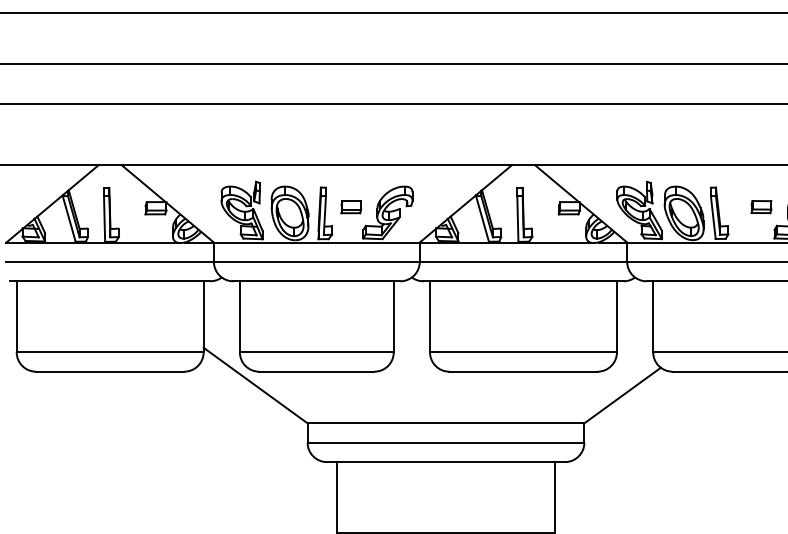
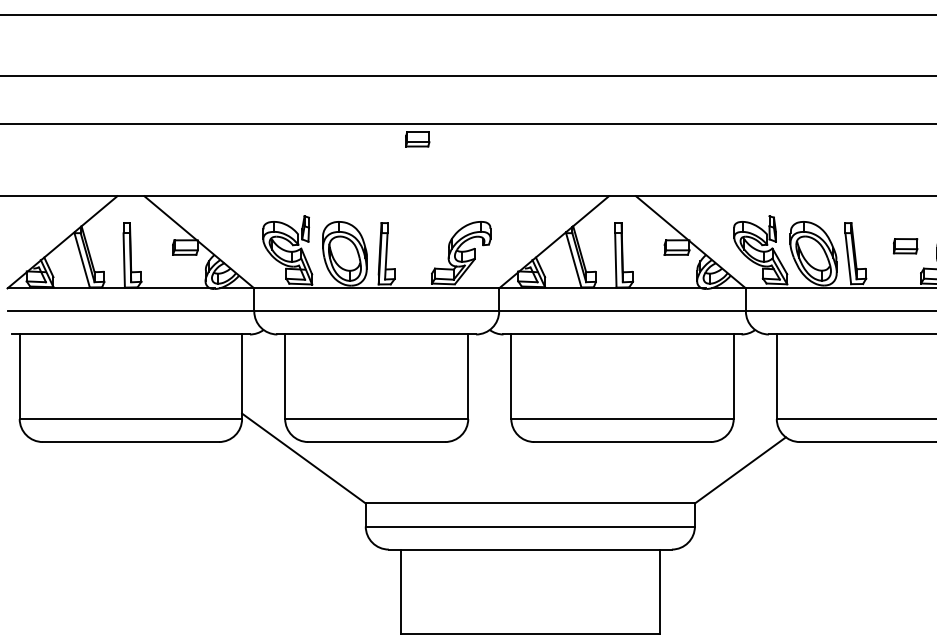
part: (351, 207) -> (417, 139), moved

